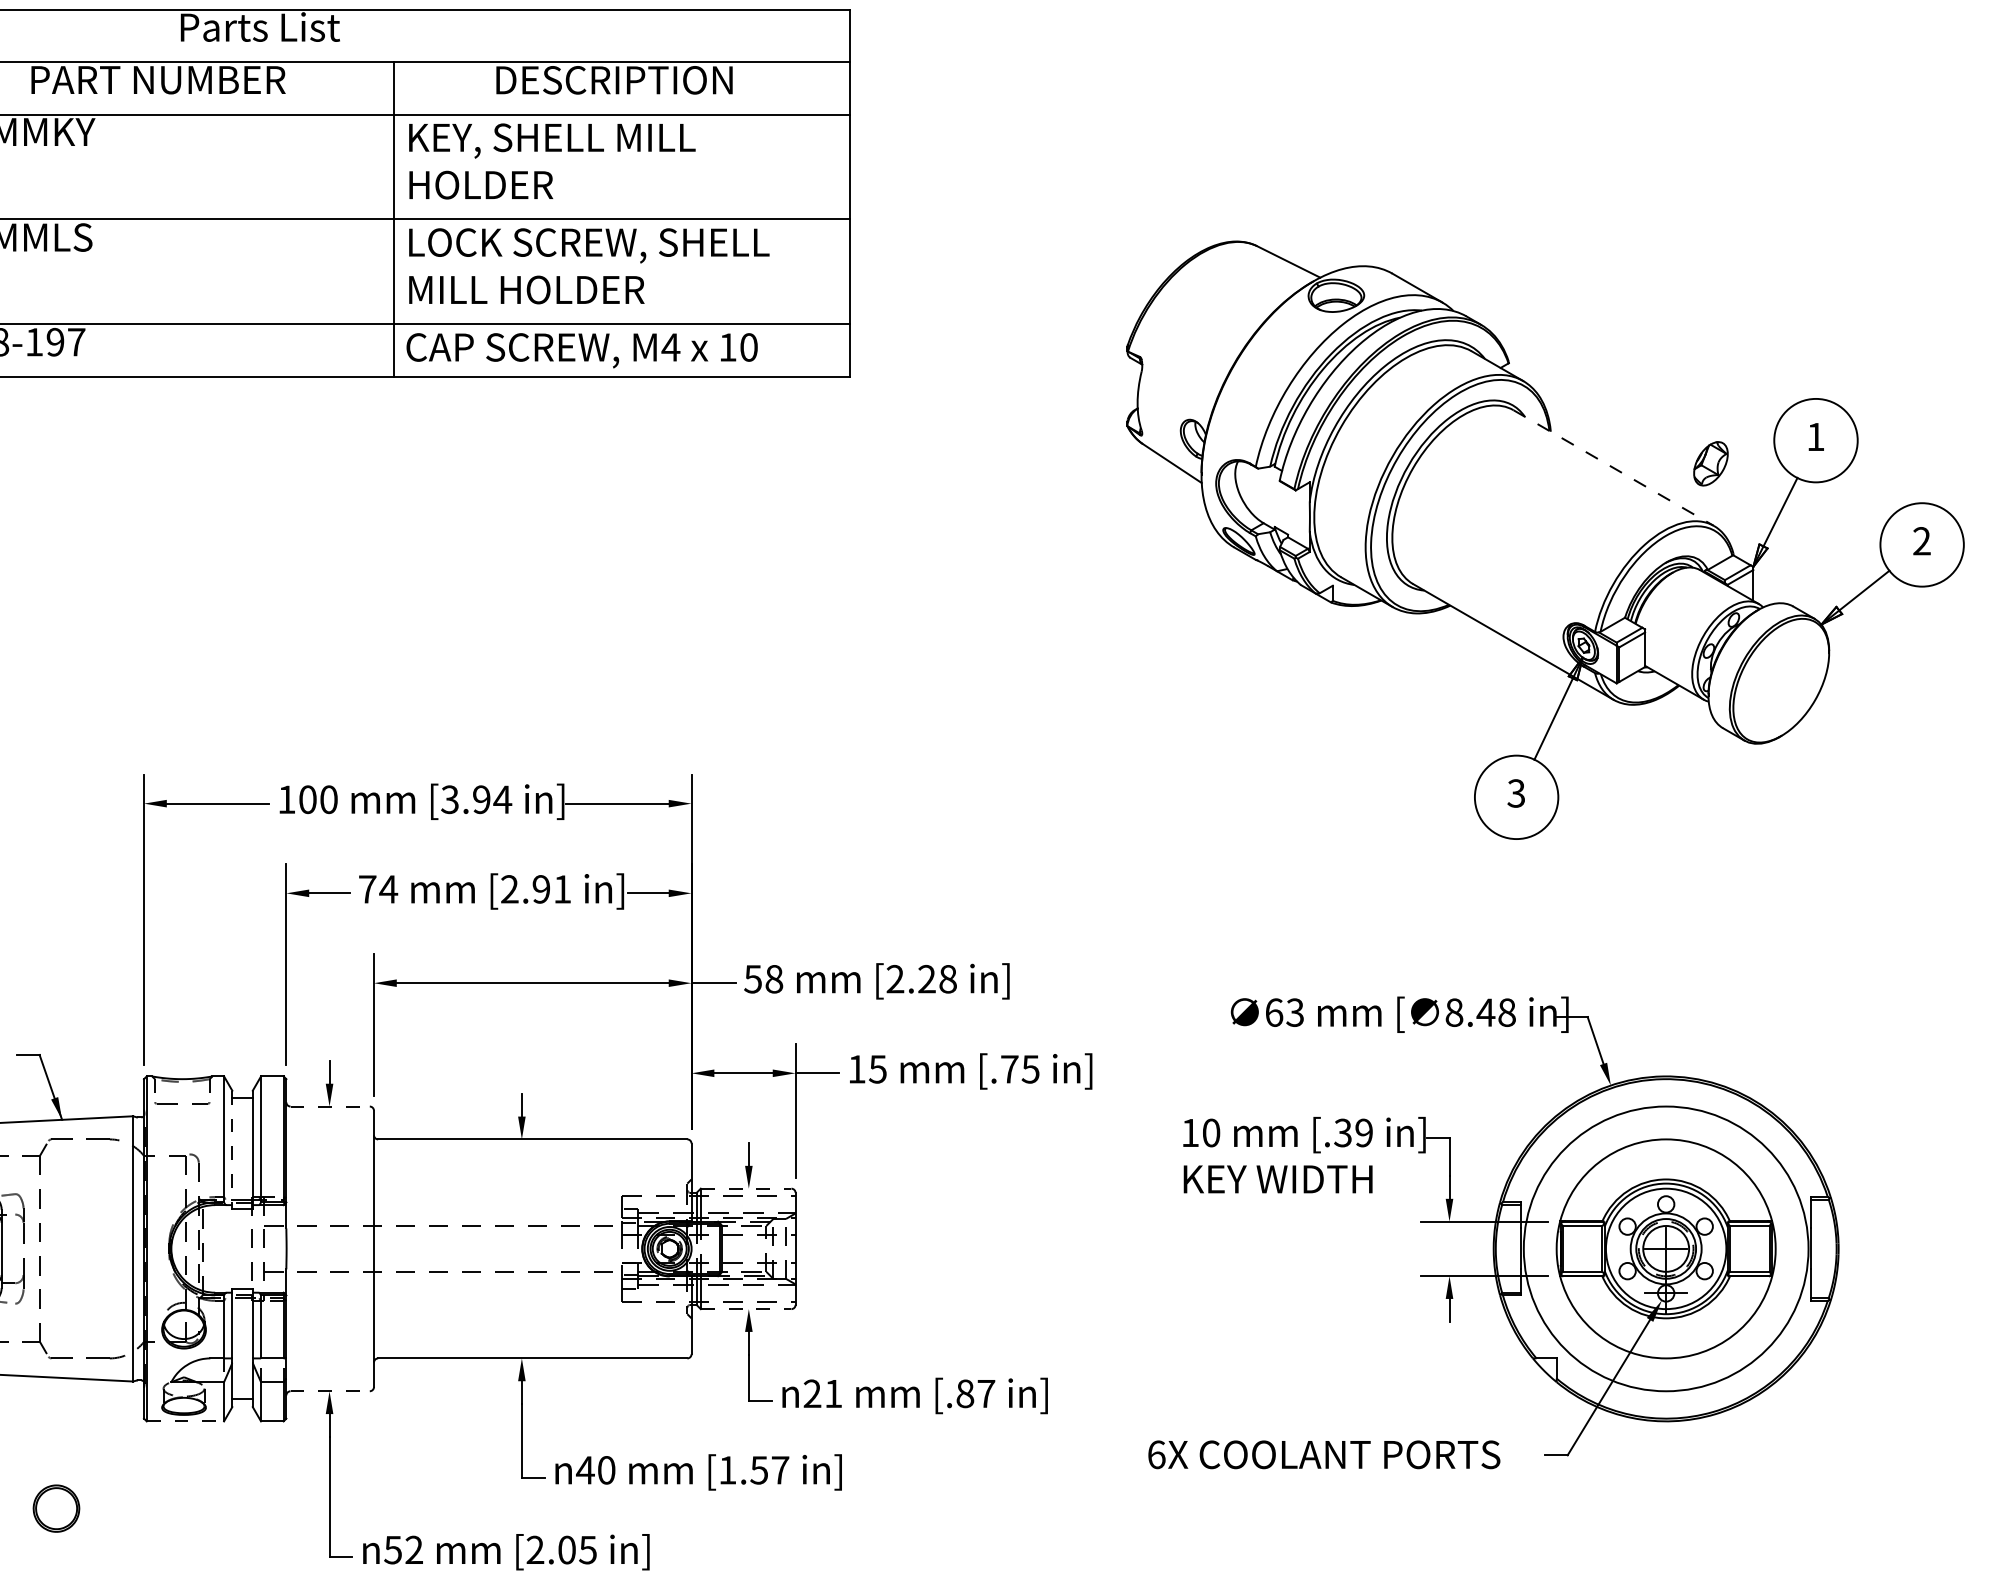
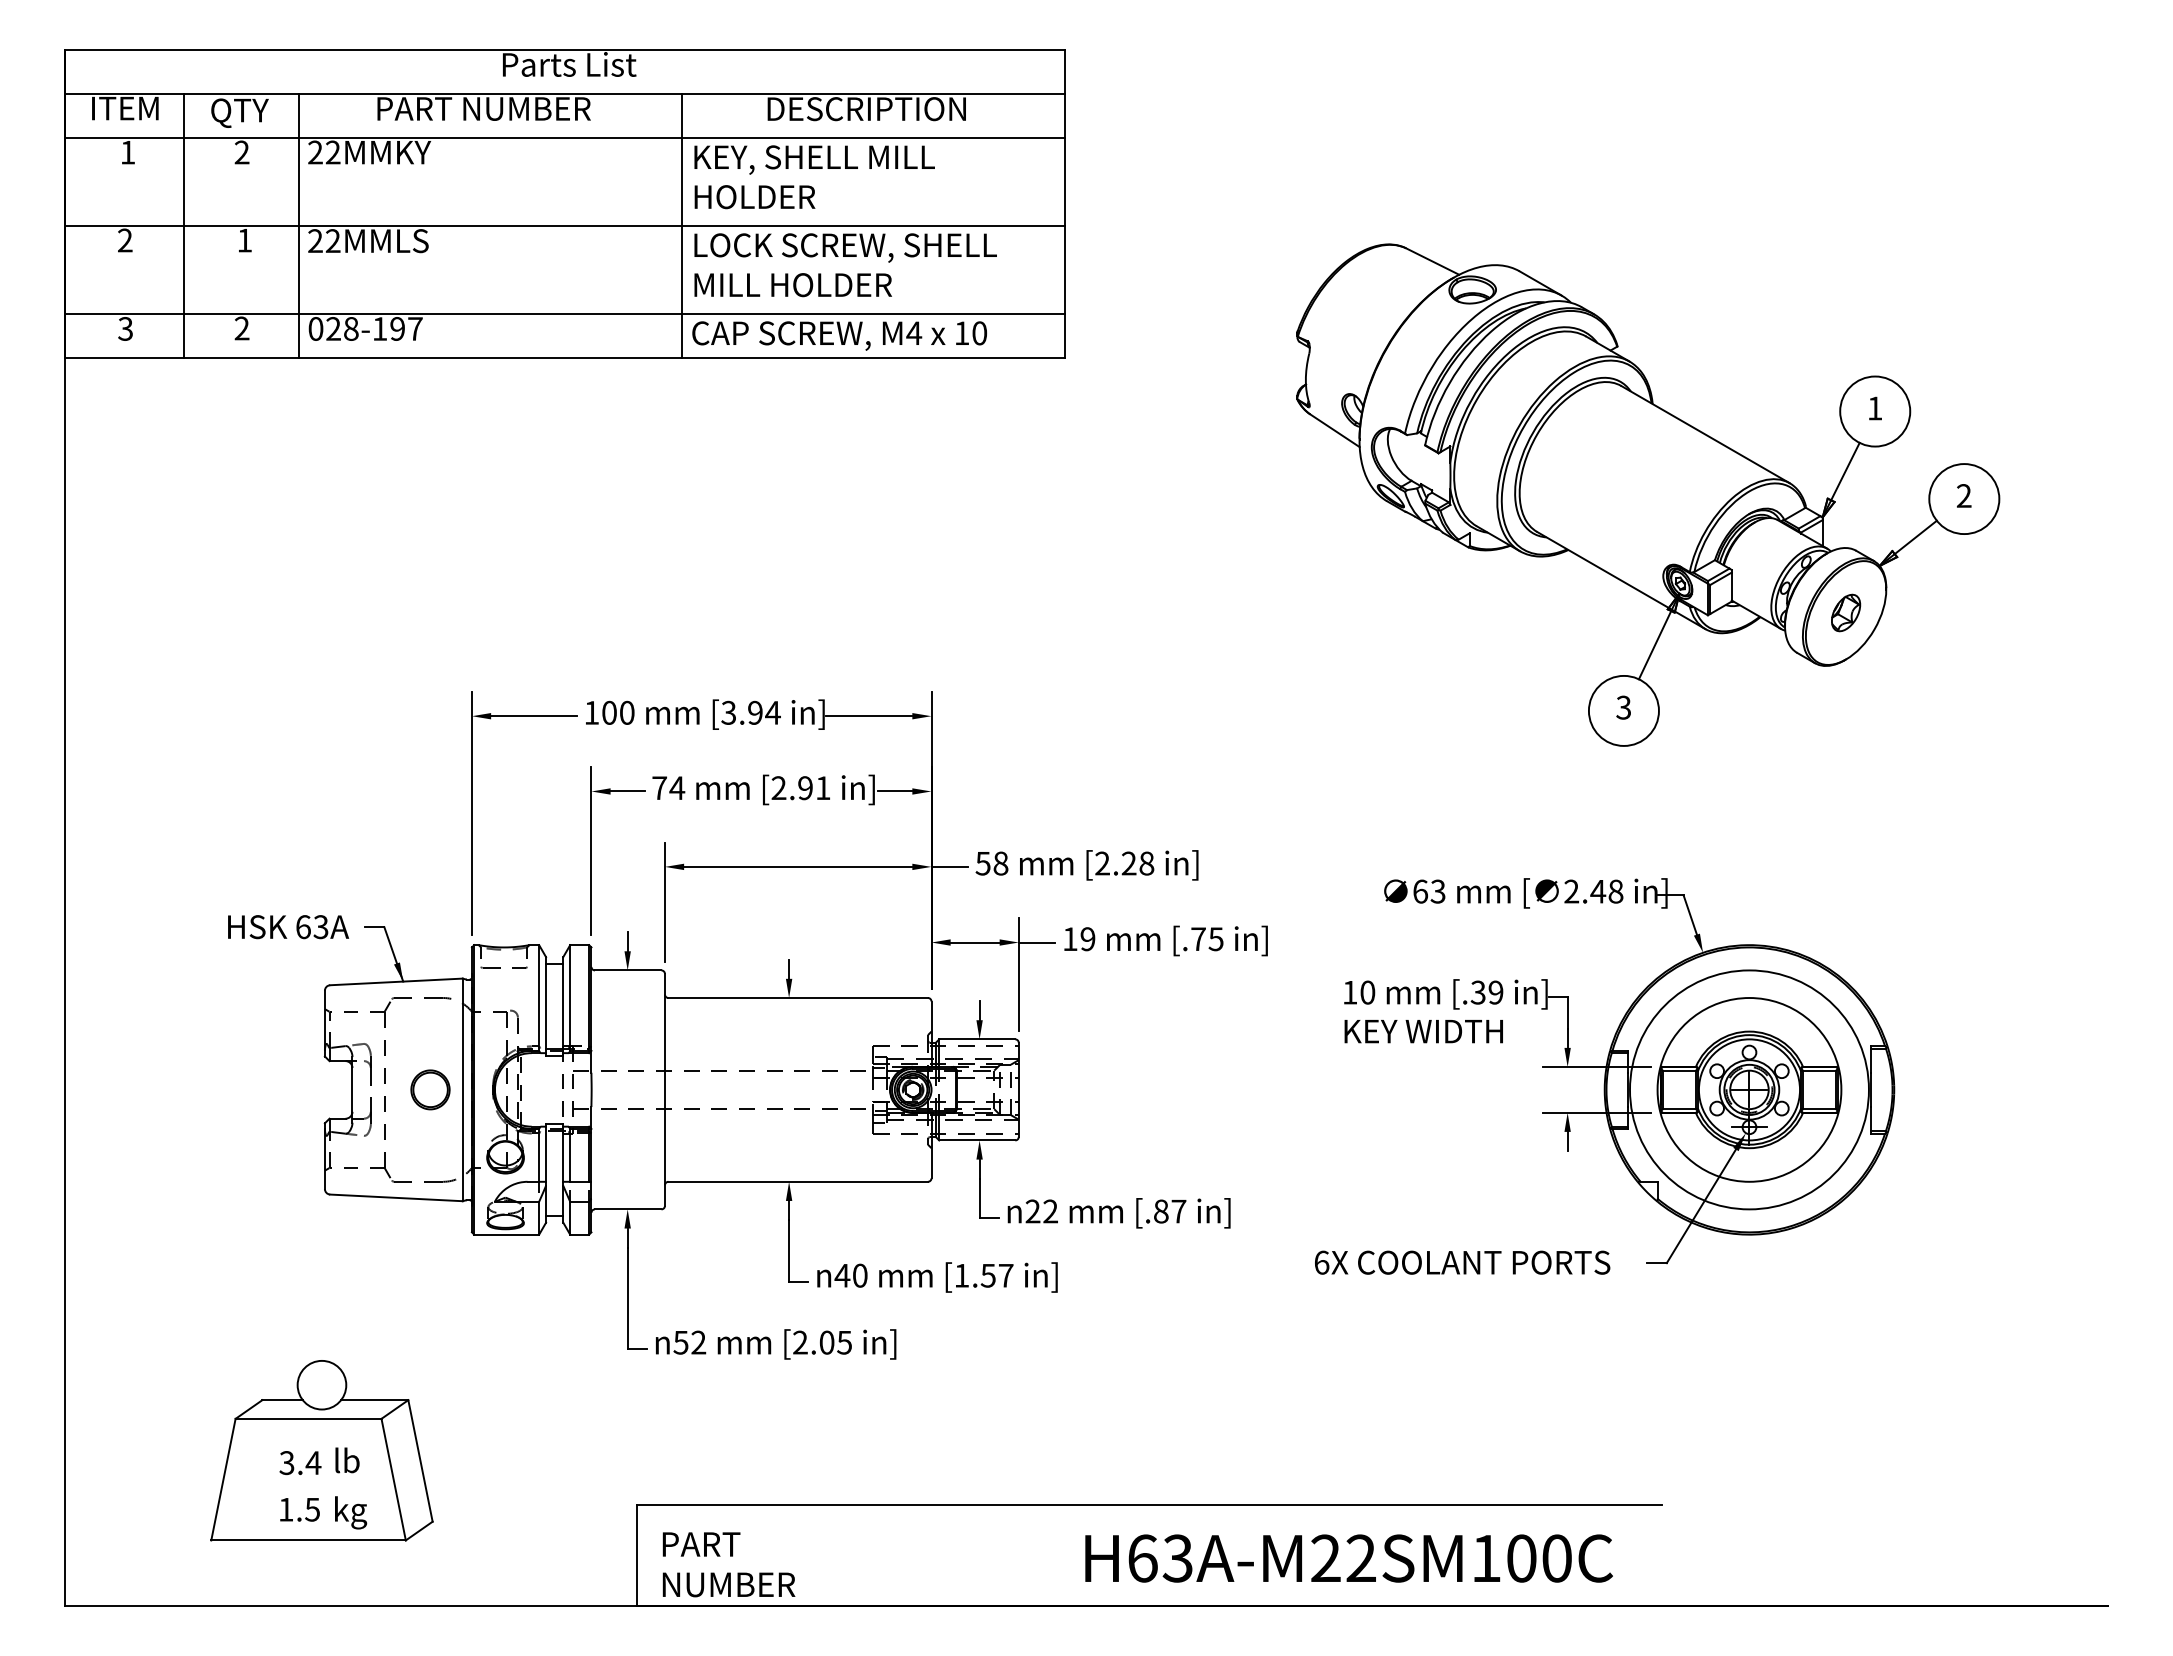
part: (1711, 463) -> (1846, 612), moved
line: (1613, 467) -> (1705, 434), dashed -> solid
text: (1454, 1012) -> (1571, 891), 8.48 -> 2.48
text: (877, 1069) -> (1087, 939), 15 -> 19
line: (330, 1106) -> (628, 970), dashed -> solid
line: (232, 1148) -> (546, 1005), dashed -> solid
line: (746, 1188) -> (977, 1039), dashed -> solid
line: (746, 1309) -> (977, 1140), dashed -> solid
line: (330, 1391) -> (628, 1209), dashed -> solid
text: (833, 1393) -> (1050, 1211), n21 -> n22
line: (186, 1421) -> (507, 1234), dashed -> solid
part: (56, 1508) -> (430, 1089), moved

